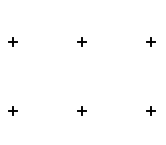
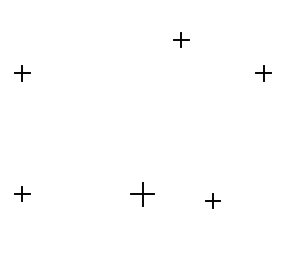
part: (81, 41) -> (180, 39), moved
part: (81, 110) -> (142, 192), size x1.6
part: (150, 110) -> (212, 199), moved

